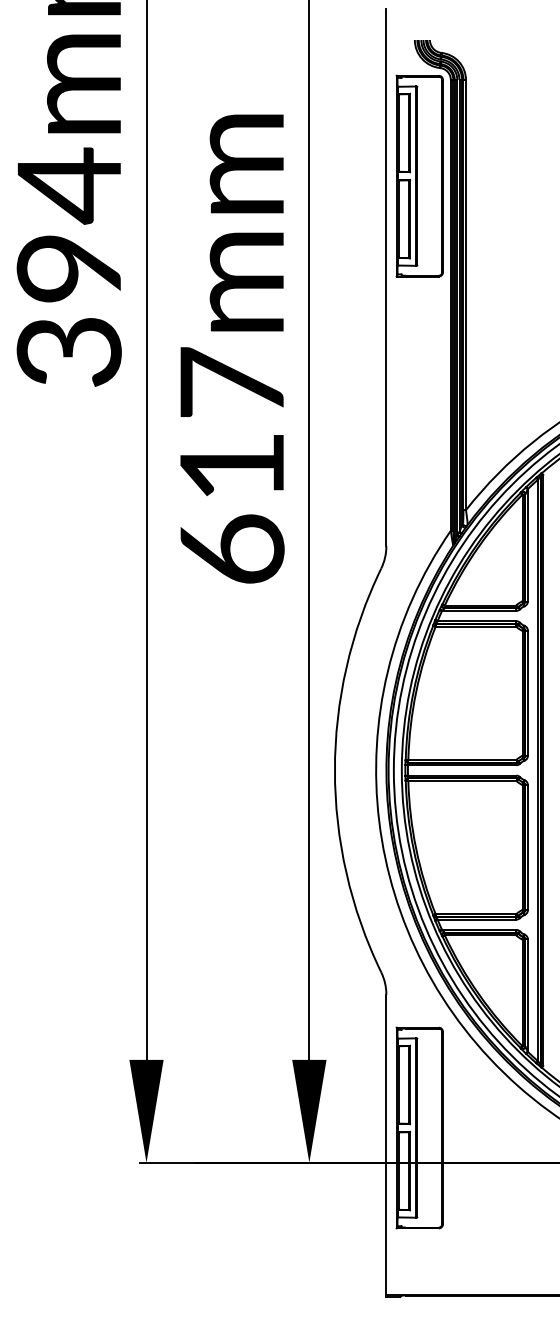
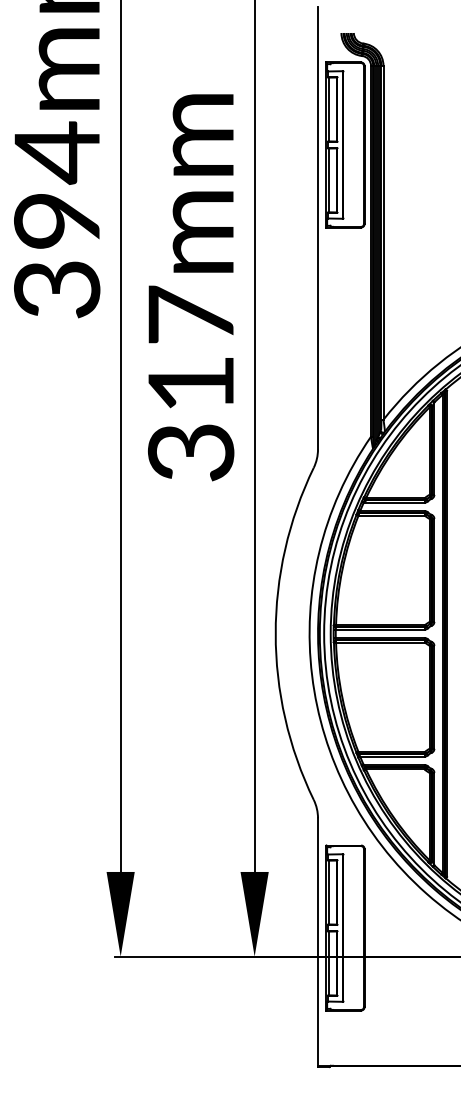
text: (231, 549) -> (190, 452), 617mm -> 317mm

